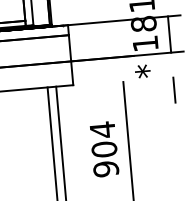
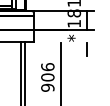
text: (101, 128) -> (47, 66), 904 -> 906

